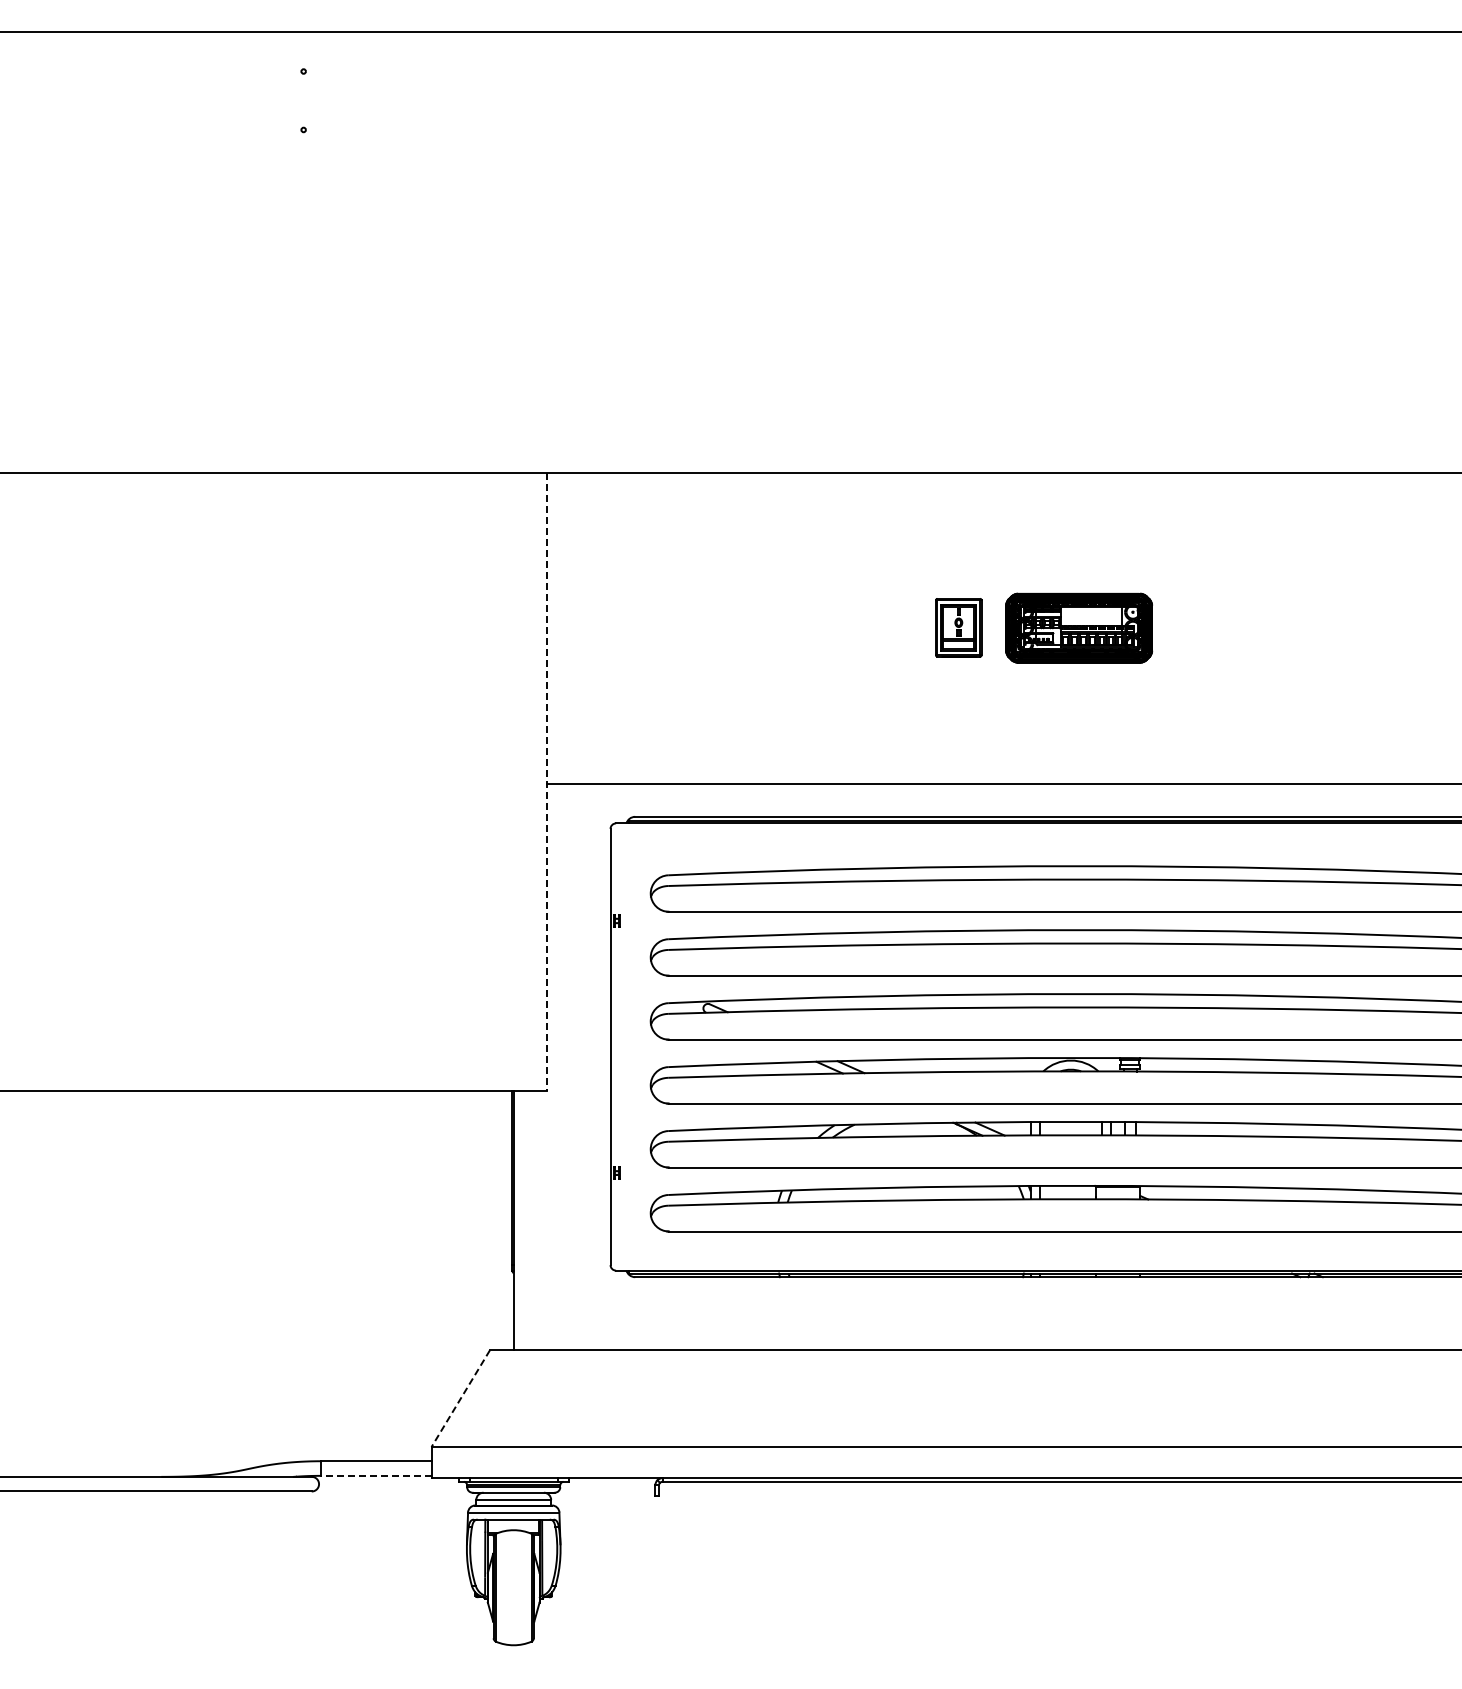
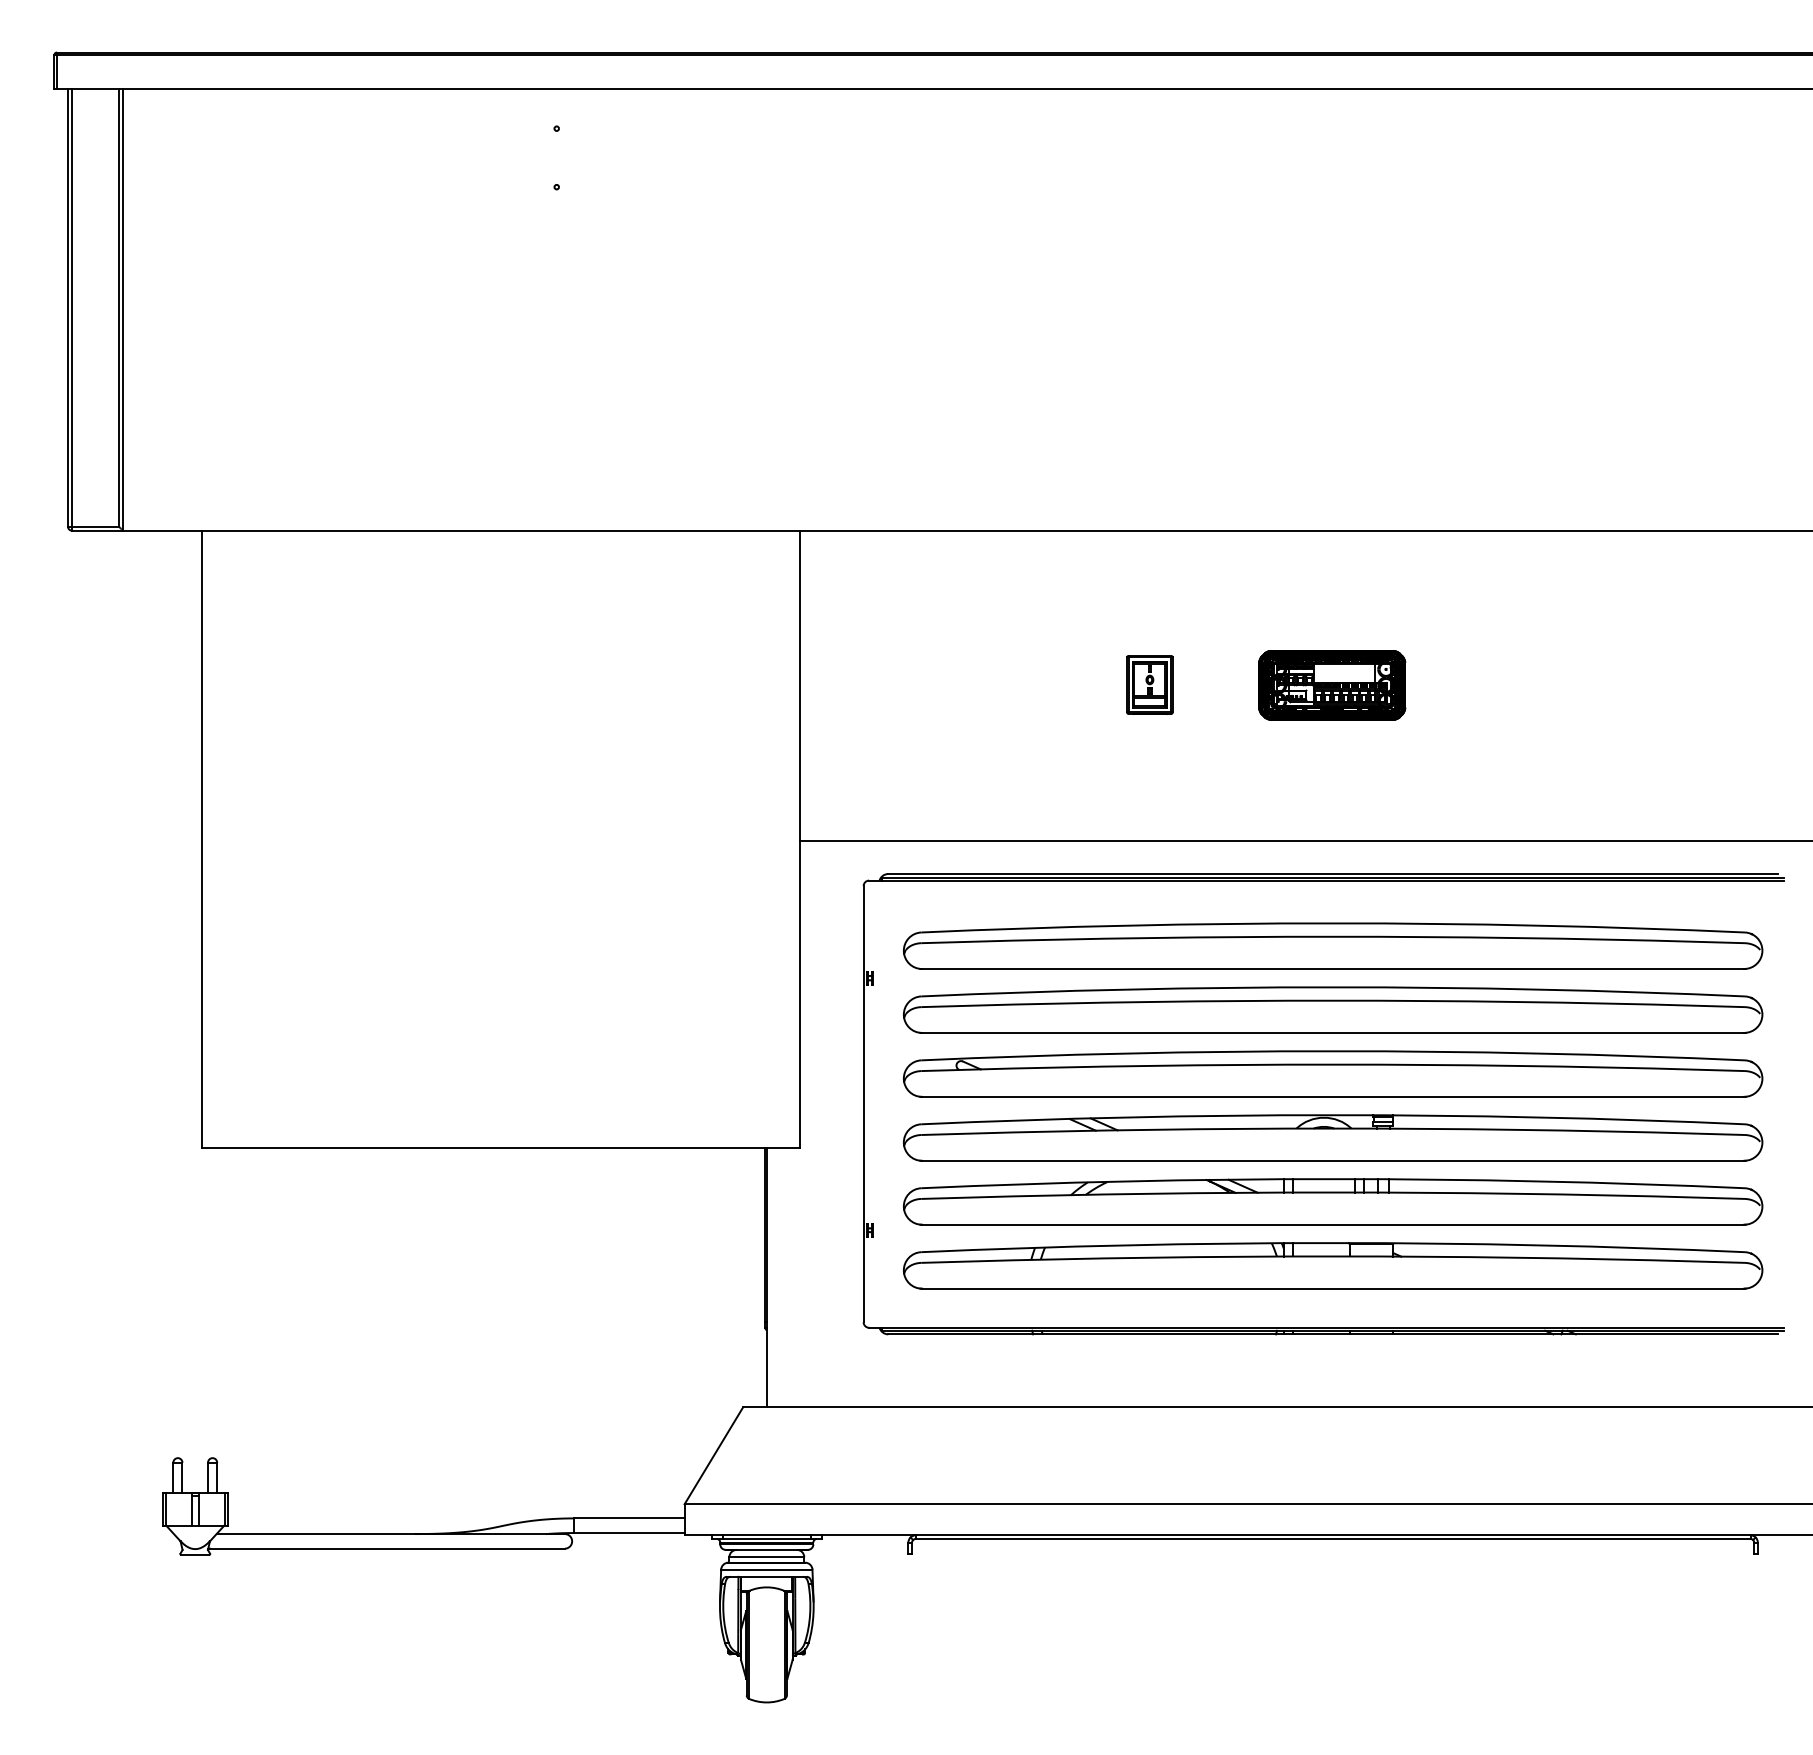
part: (958, 627) -> (1149, 684), moved
line: (546, 782) -> (799, 839), dashed -> solid
line: (460, 1398) -> (713, 1455), dashed -> solid
line: (375, 1476) -> (628, 1533), dashed -> solid

